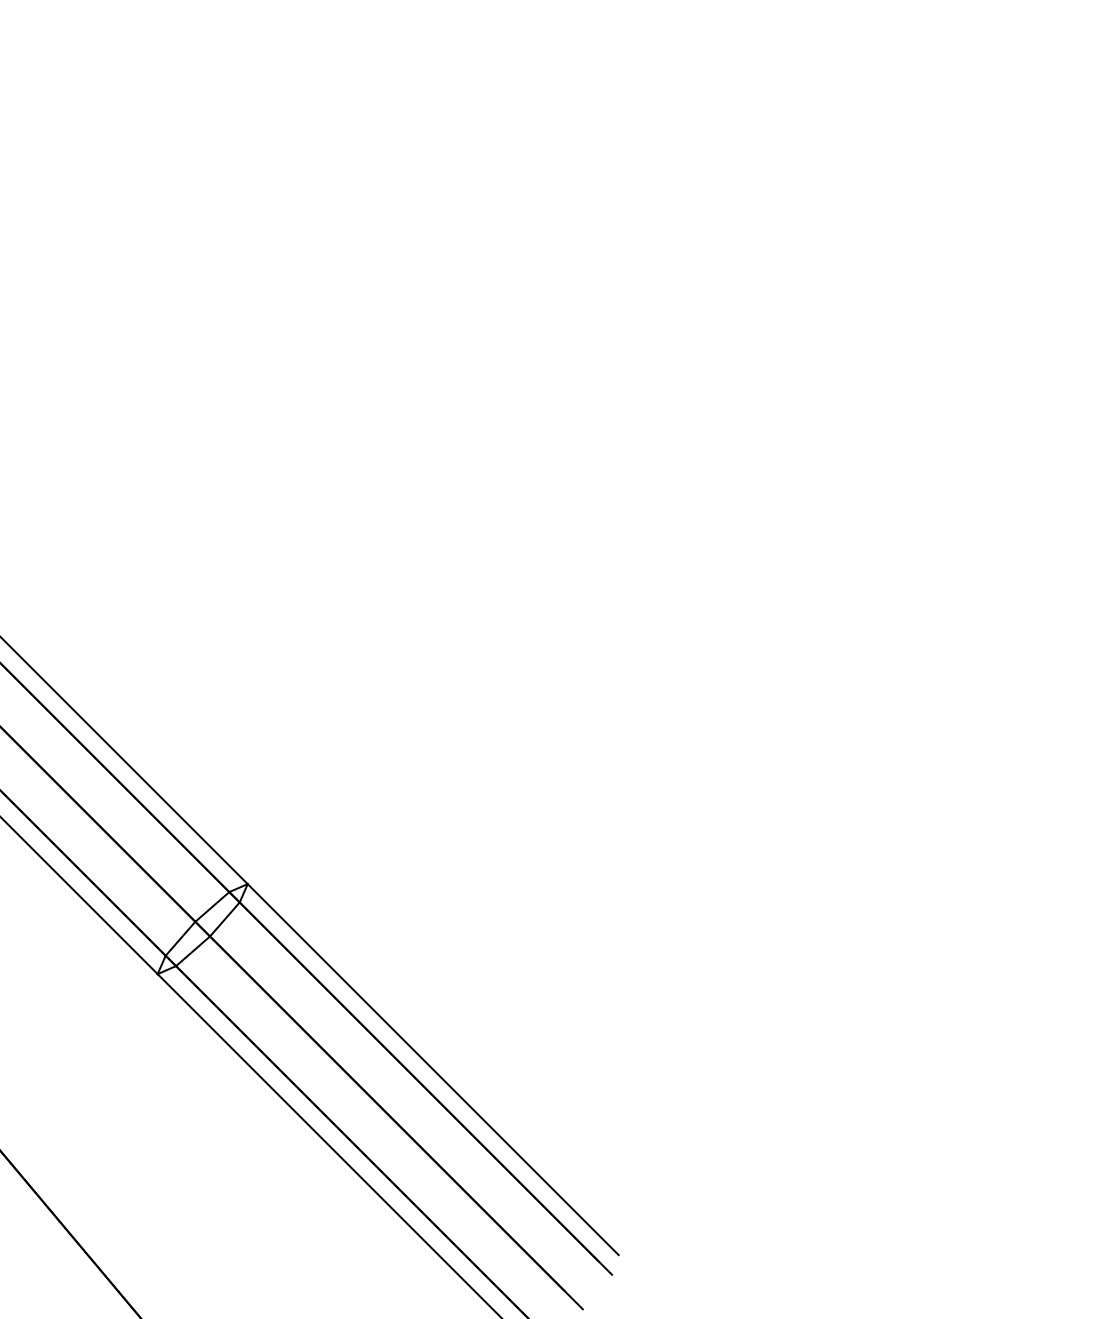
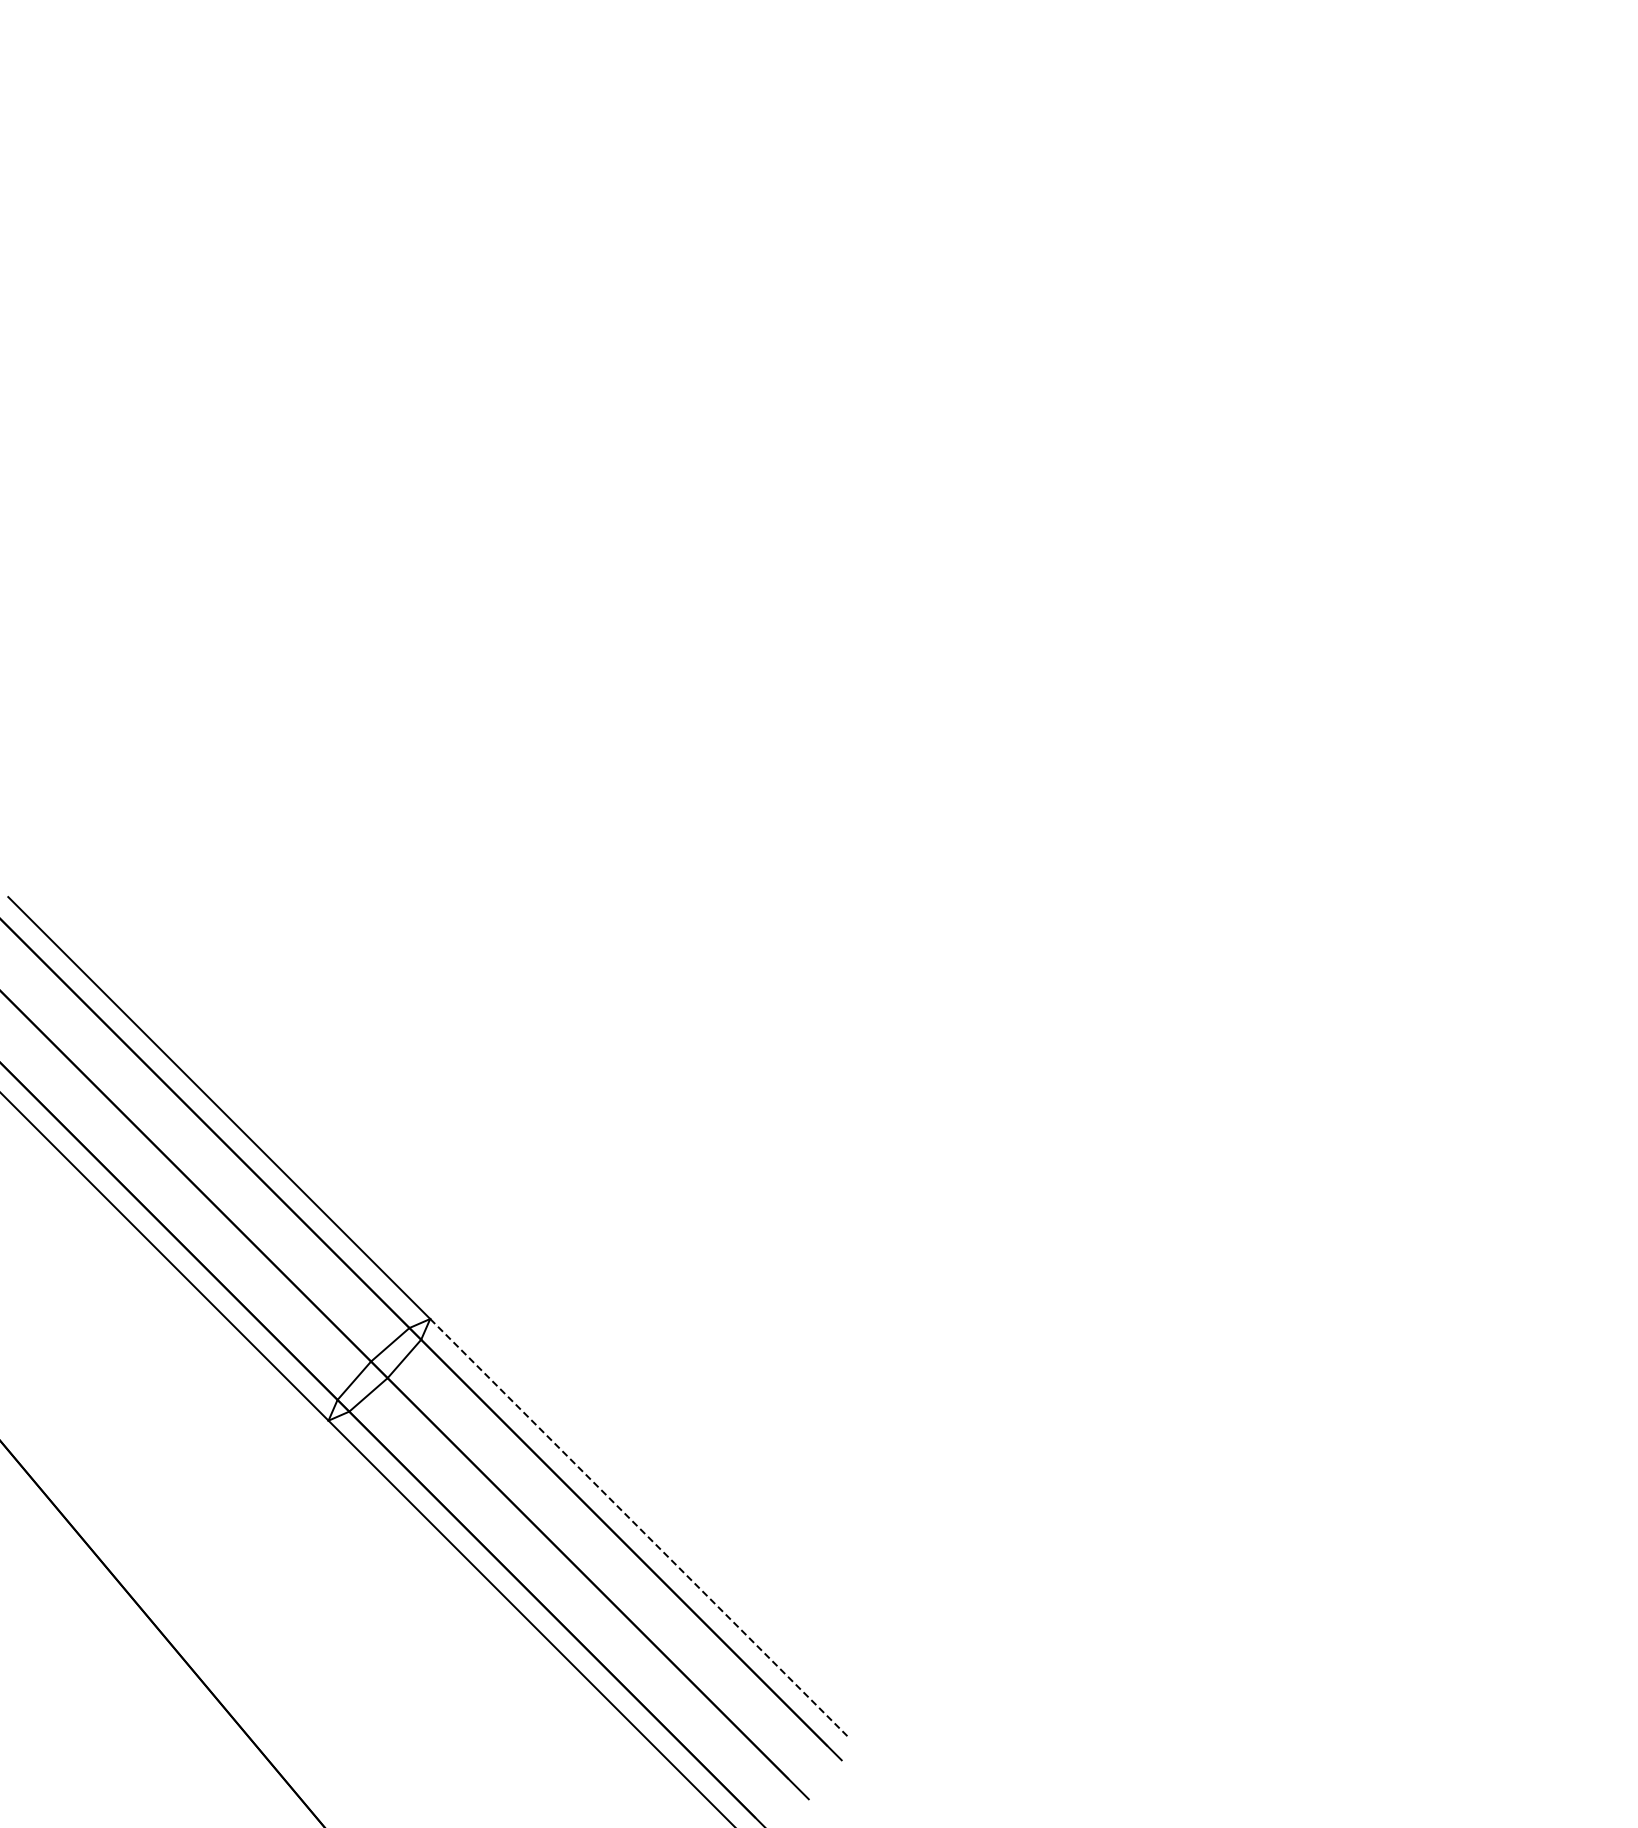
line: (433, 1069) -> (640, 1528), solid -> dashed

